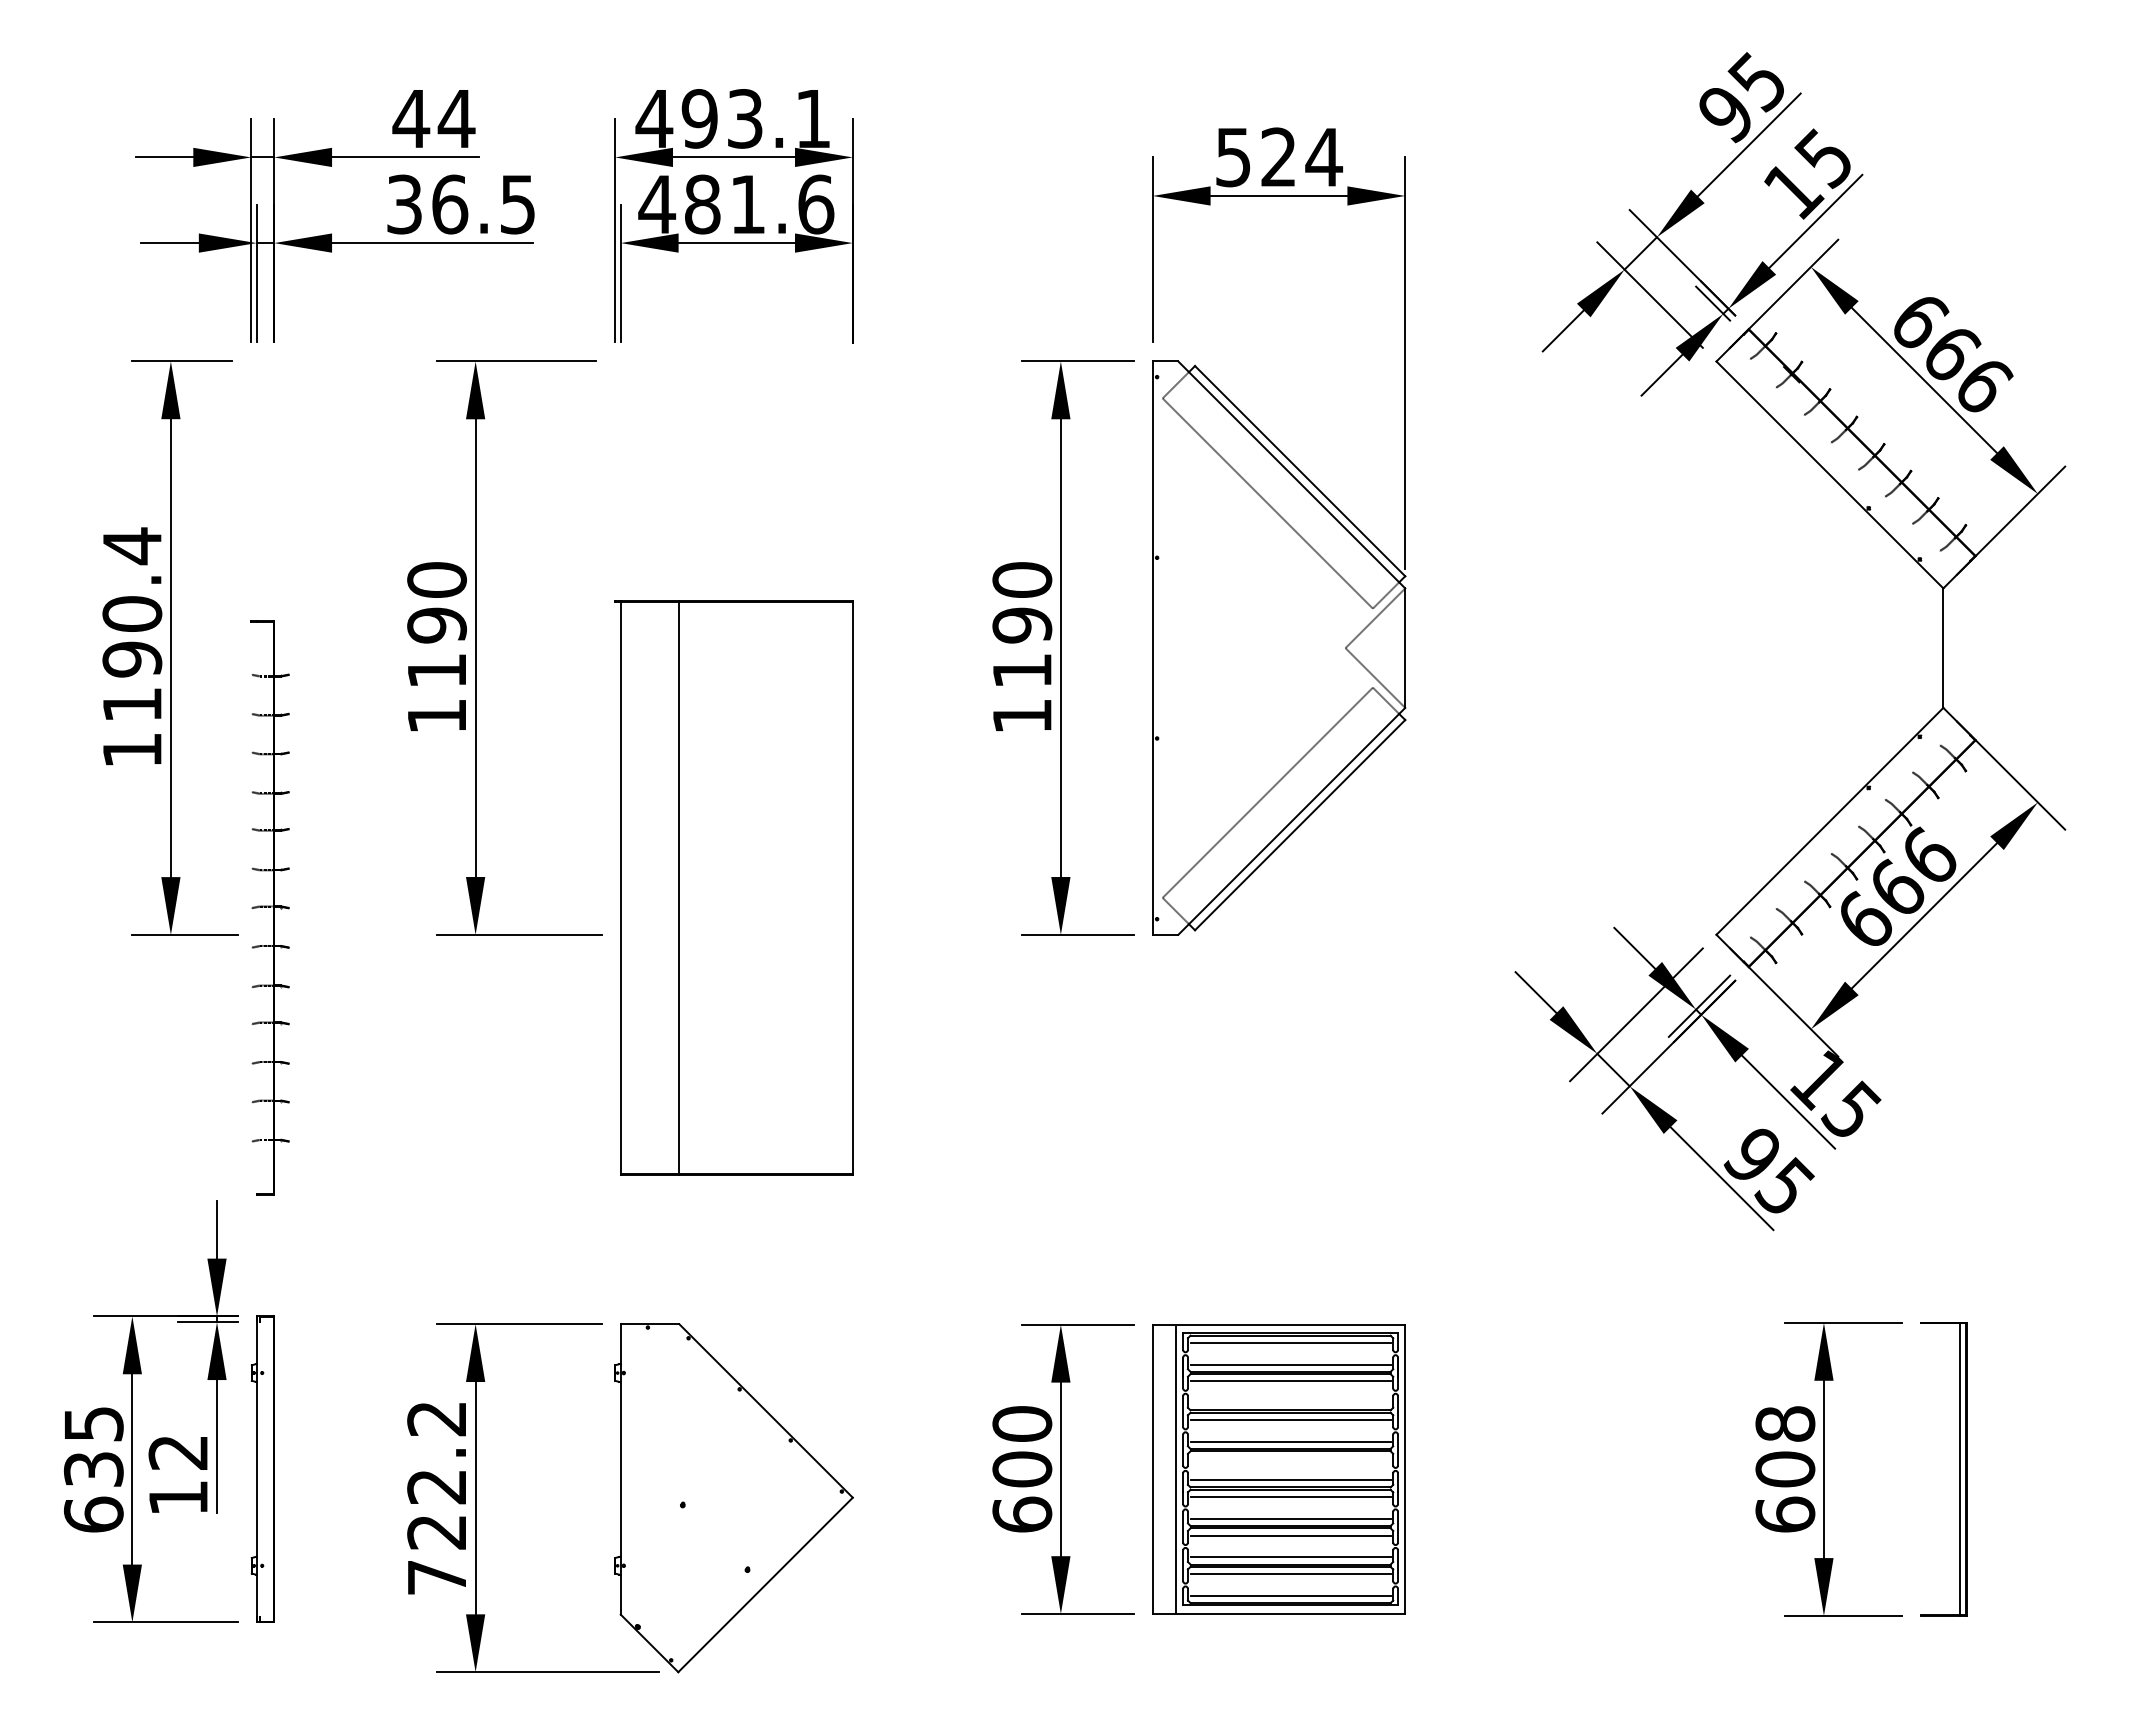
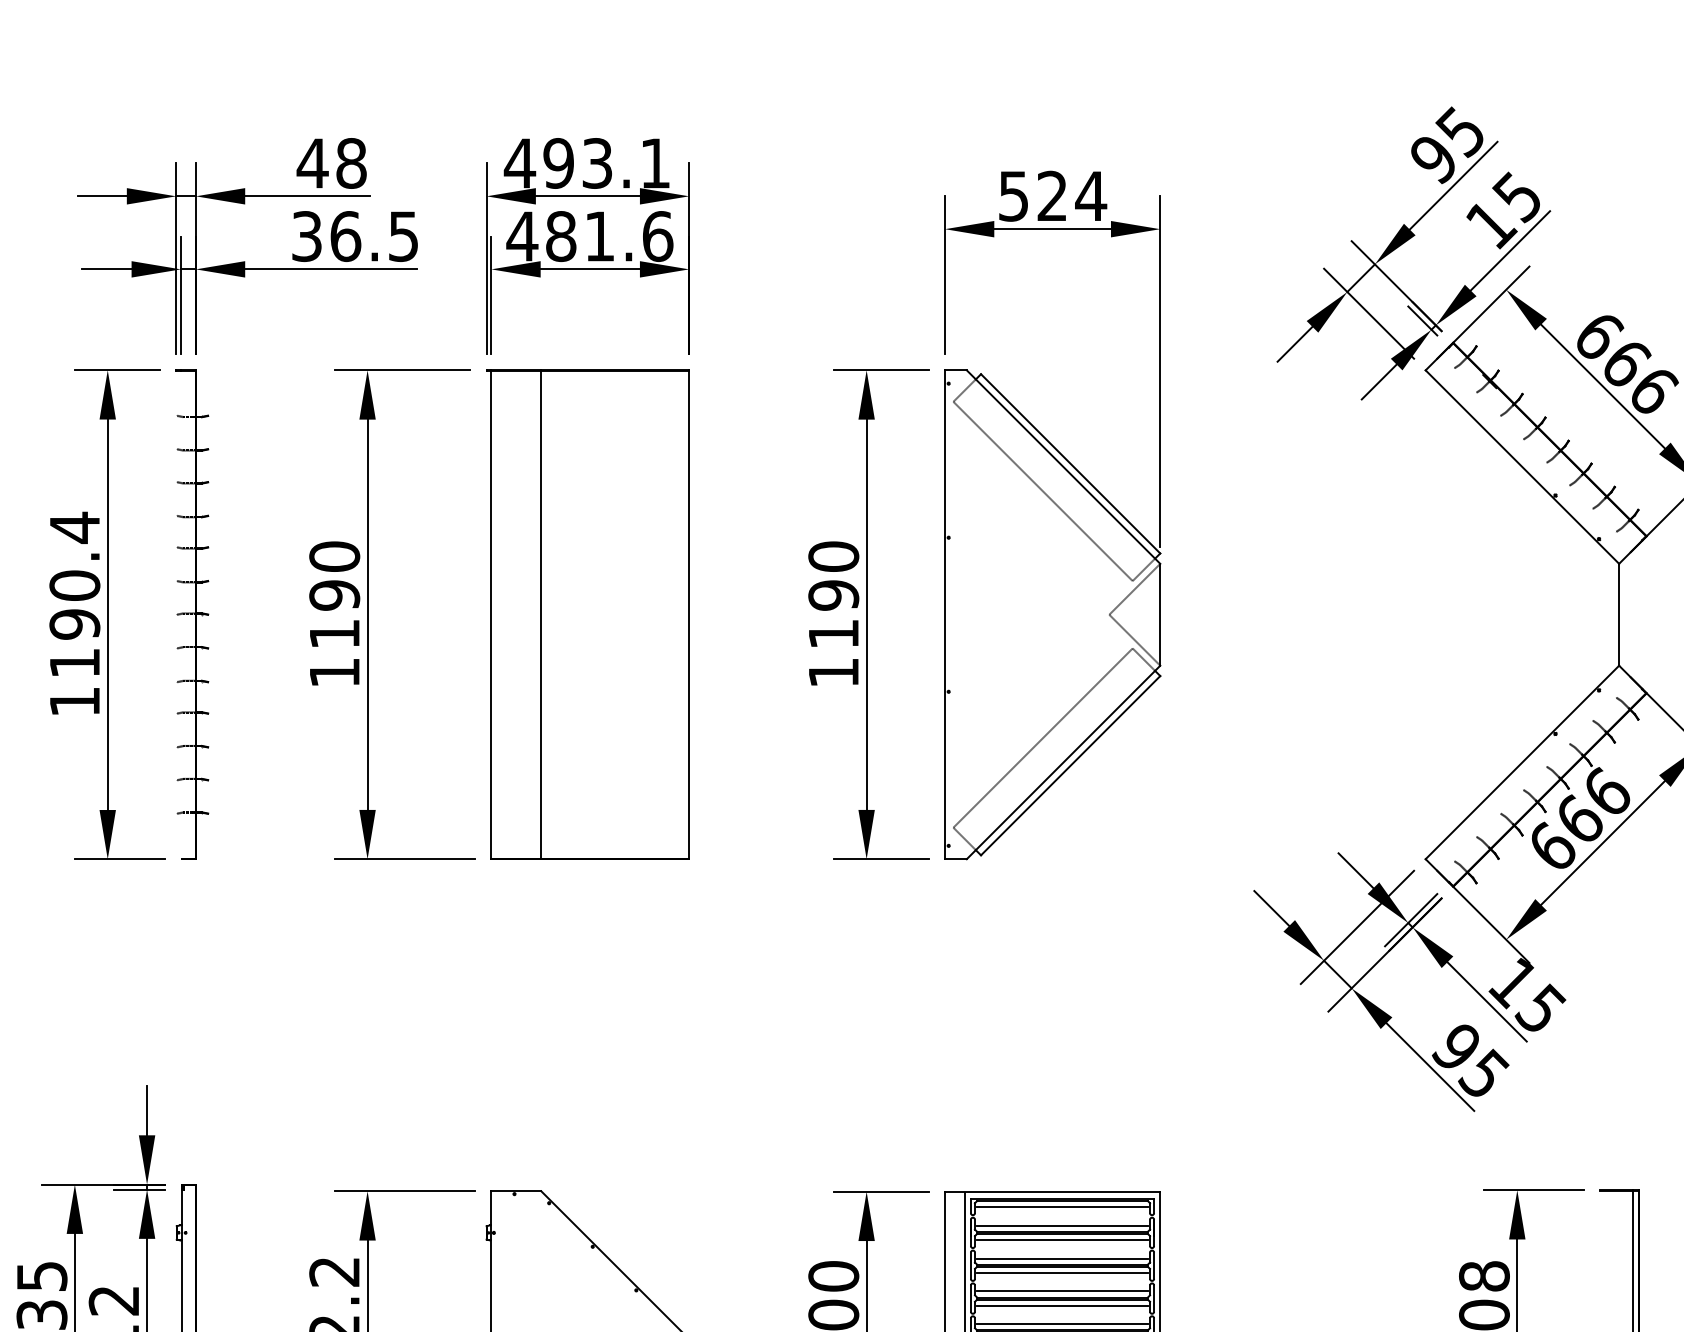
text: (456, 118) -> (351, 163), 44 -> 48
part: (733, 887) -> (587, 614), moved
part: (269, 907) -> (191, 614), moved
line: (1290, 1403) -> (1062, 1258), added
line: (1290, 1458) -> (1062, 1305), added

